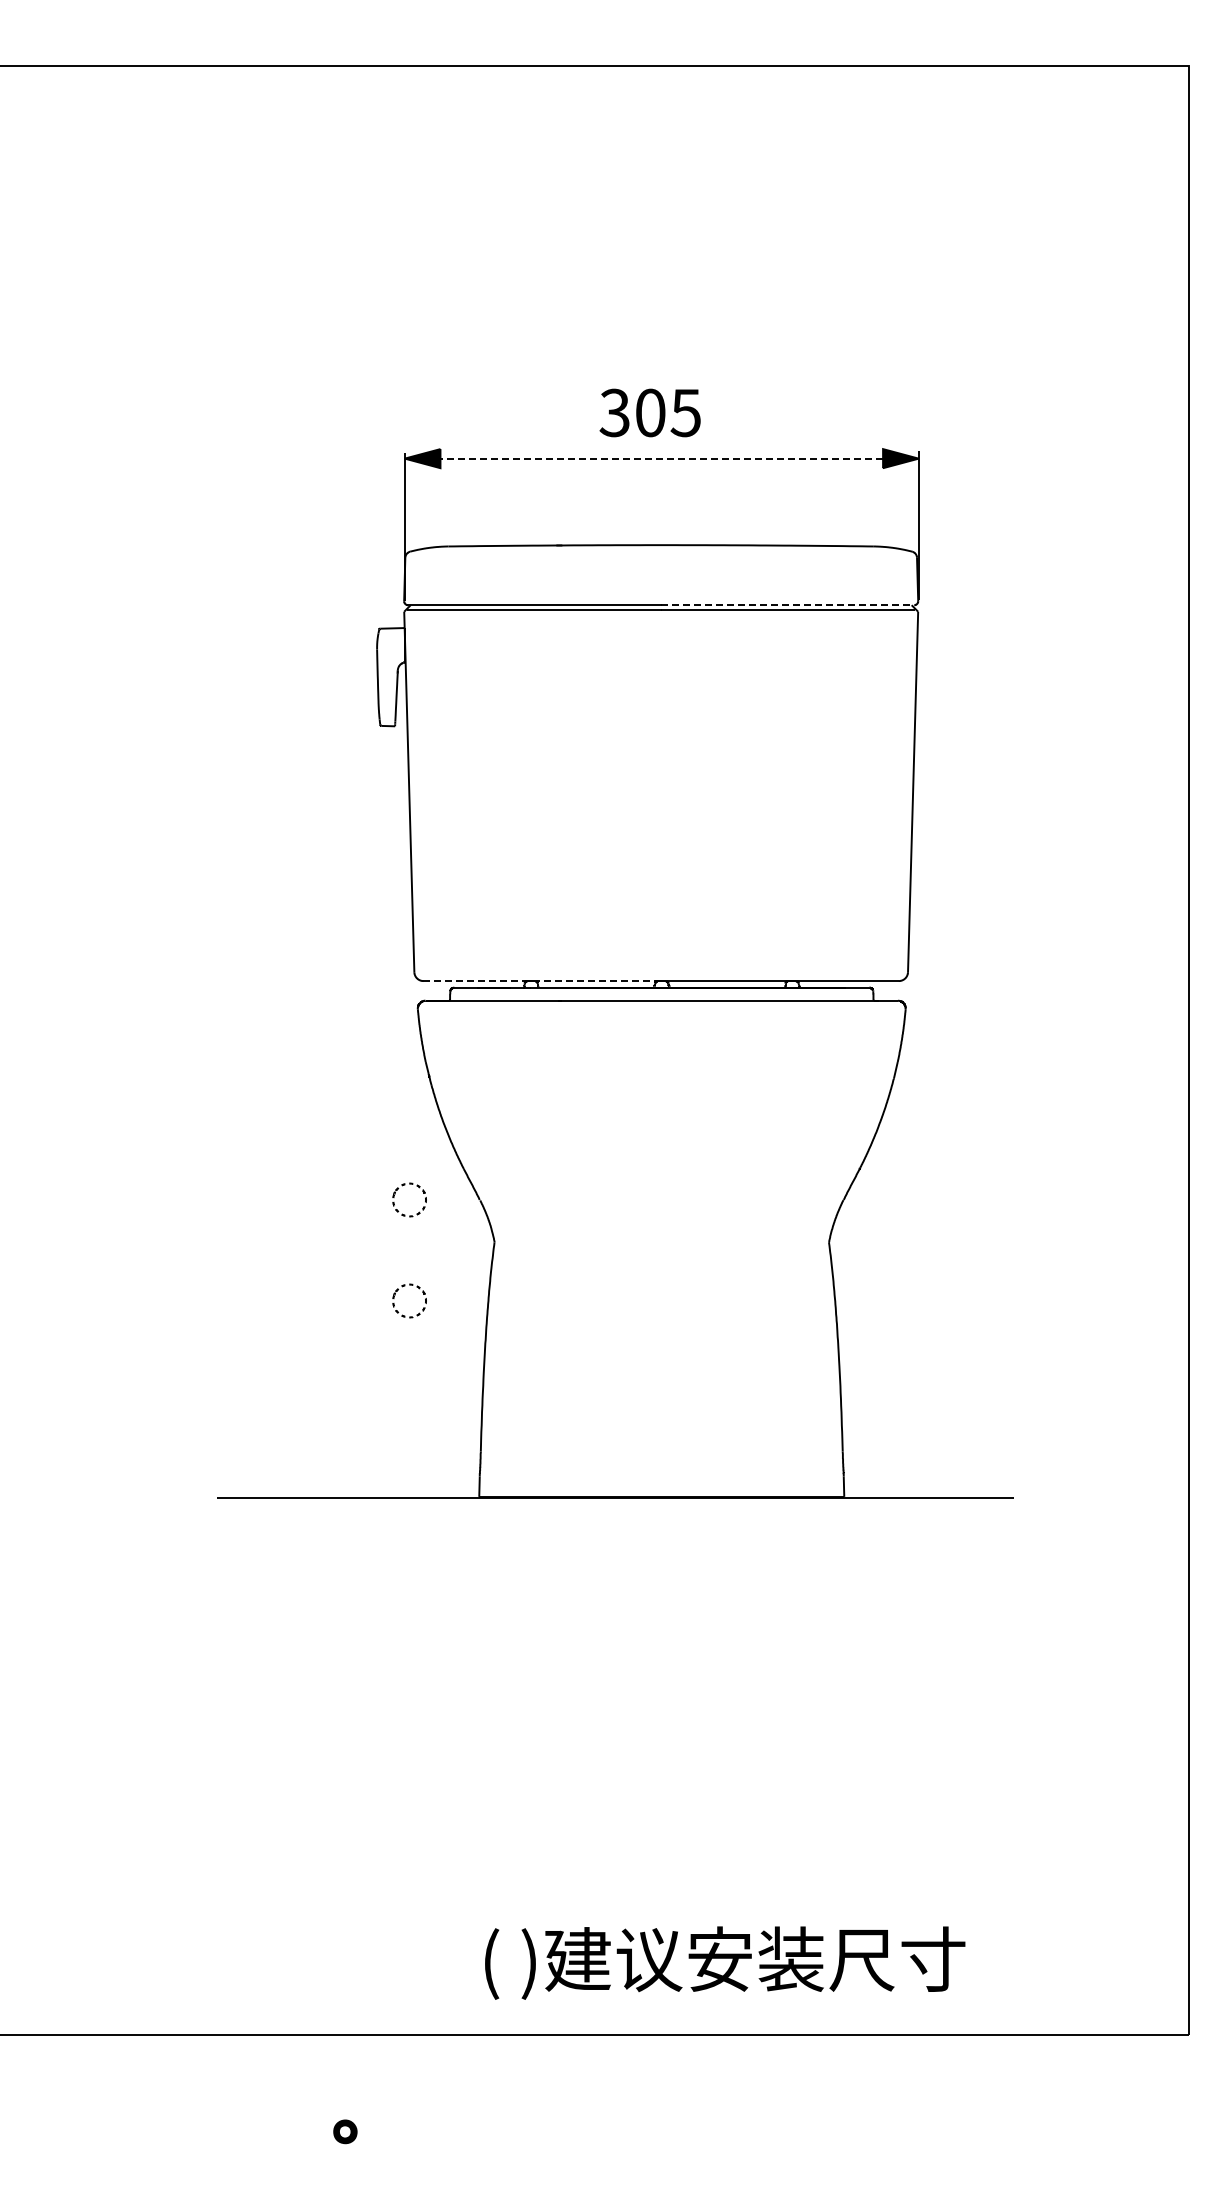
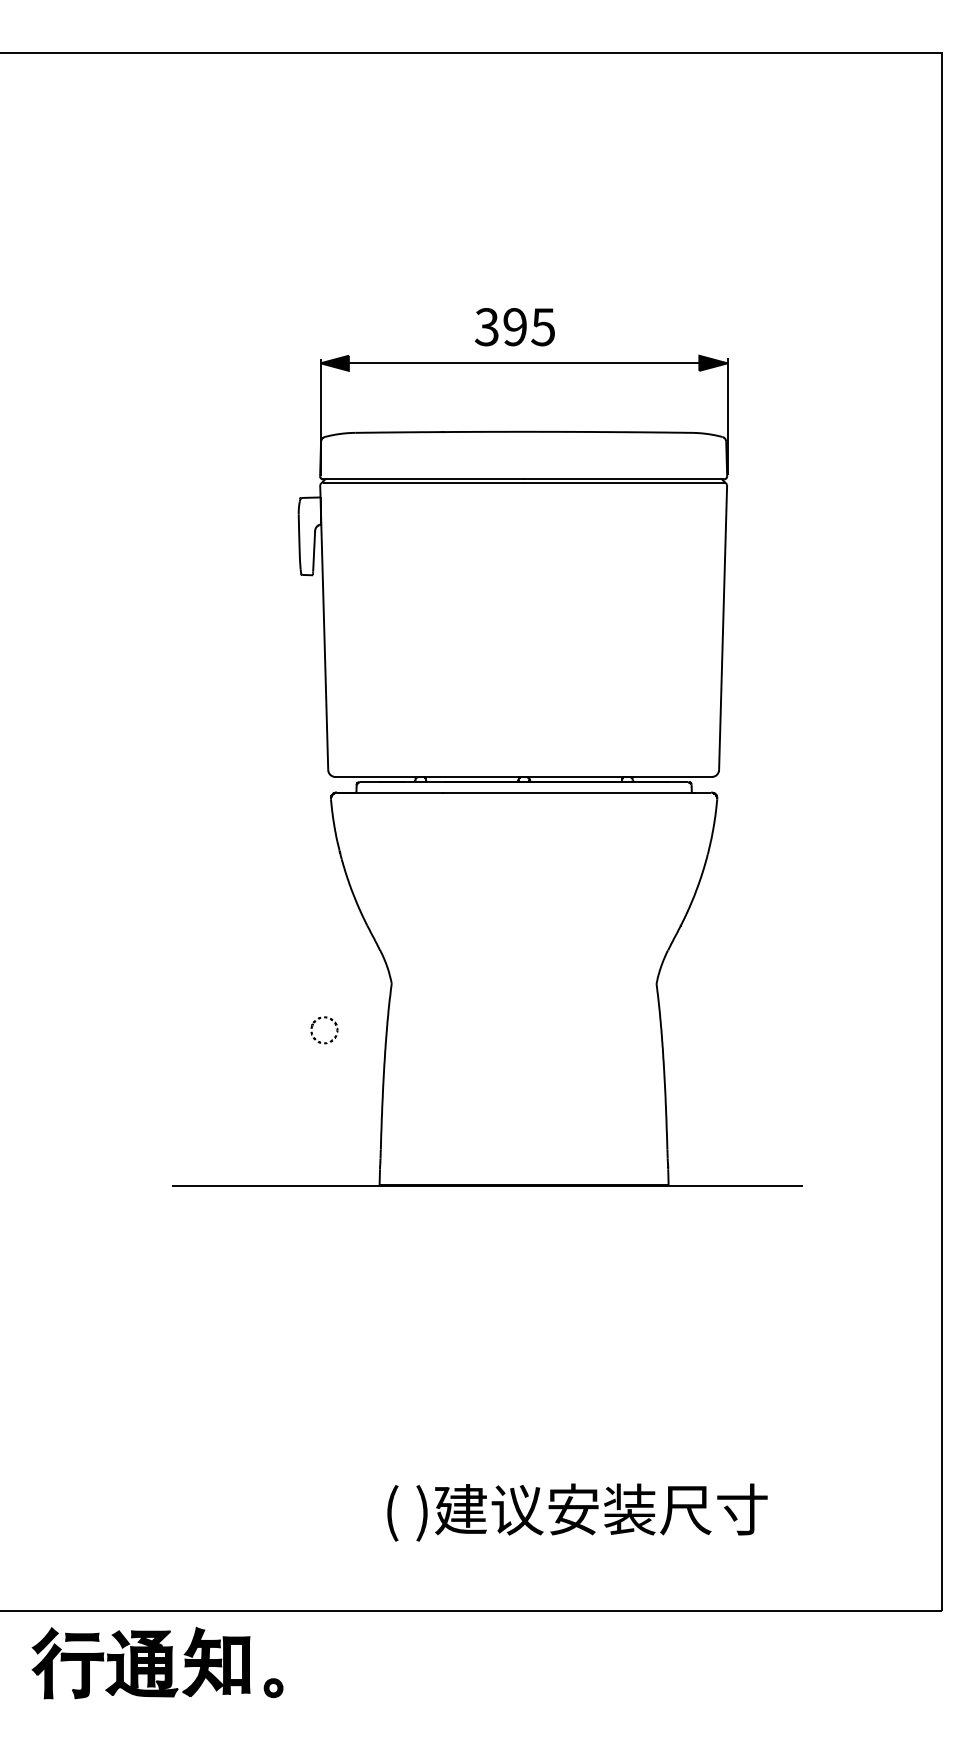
text: (650, 412) -> (515, 326), 305 -> 395
line: (657, 458) -> (520, 363), dashed -> solid
line: (787, 605) -> (623, 479), dashed -> solid
line: (542, 981) -> (429, 777), dashed -> solid
part: (405, 1185) -> (321, 938), removed
text: (725, 1962) -> (577, 1512), moved
part: (177, 2099) -> (140, 1662), added

